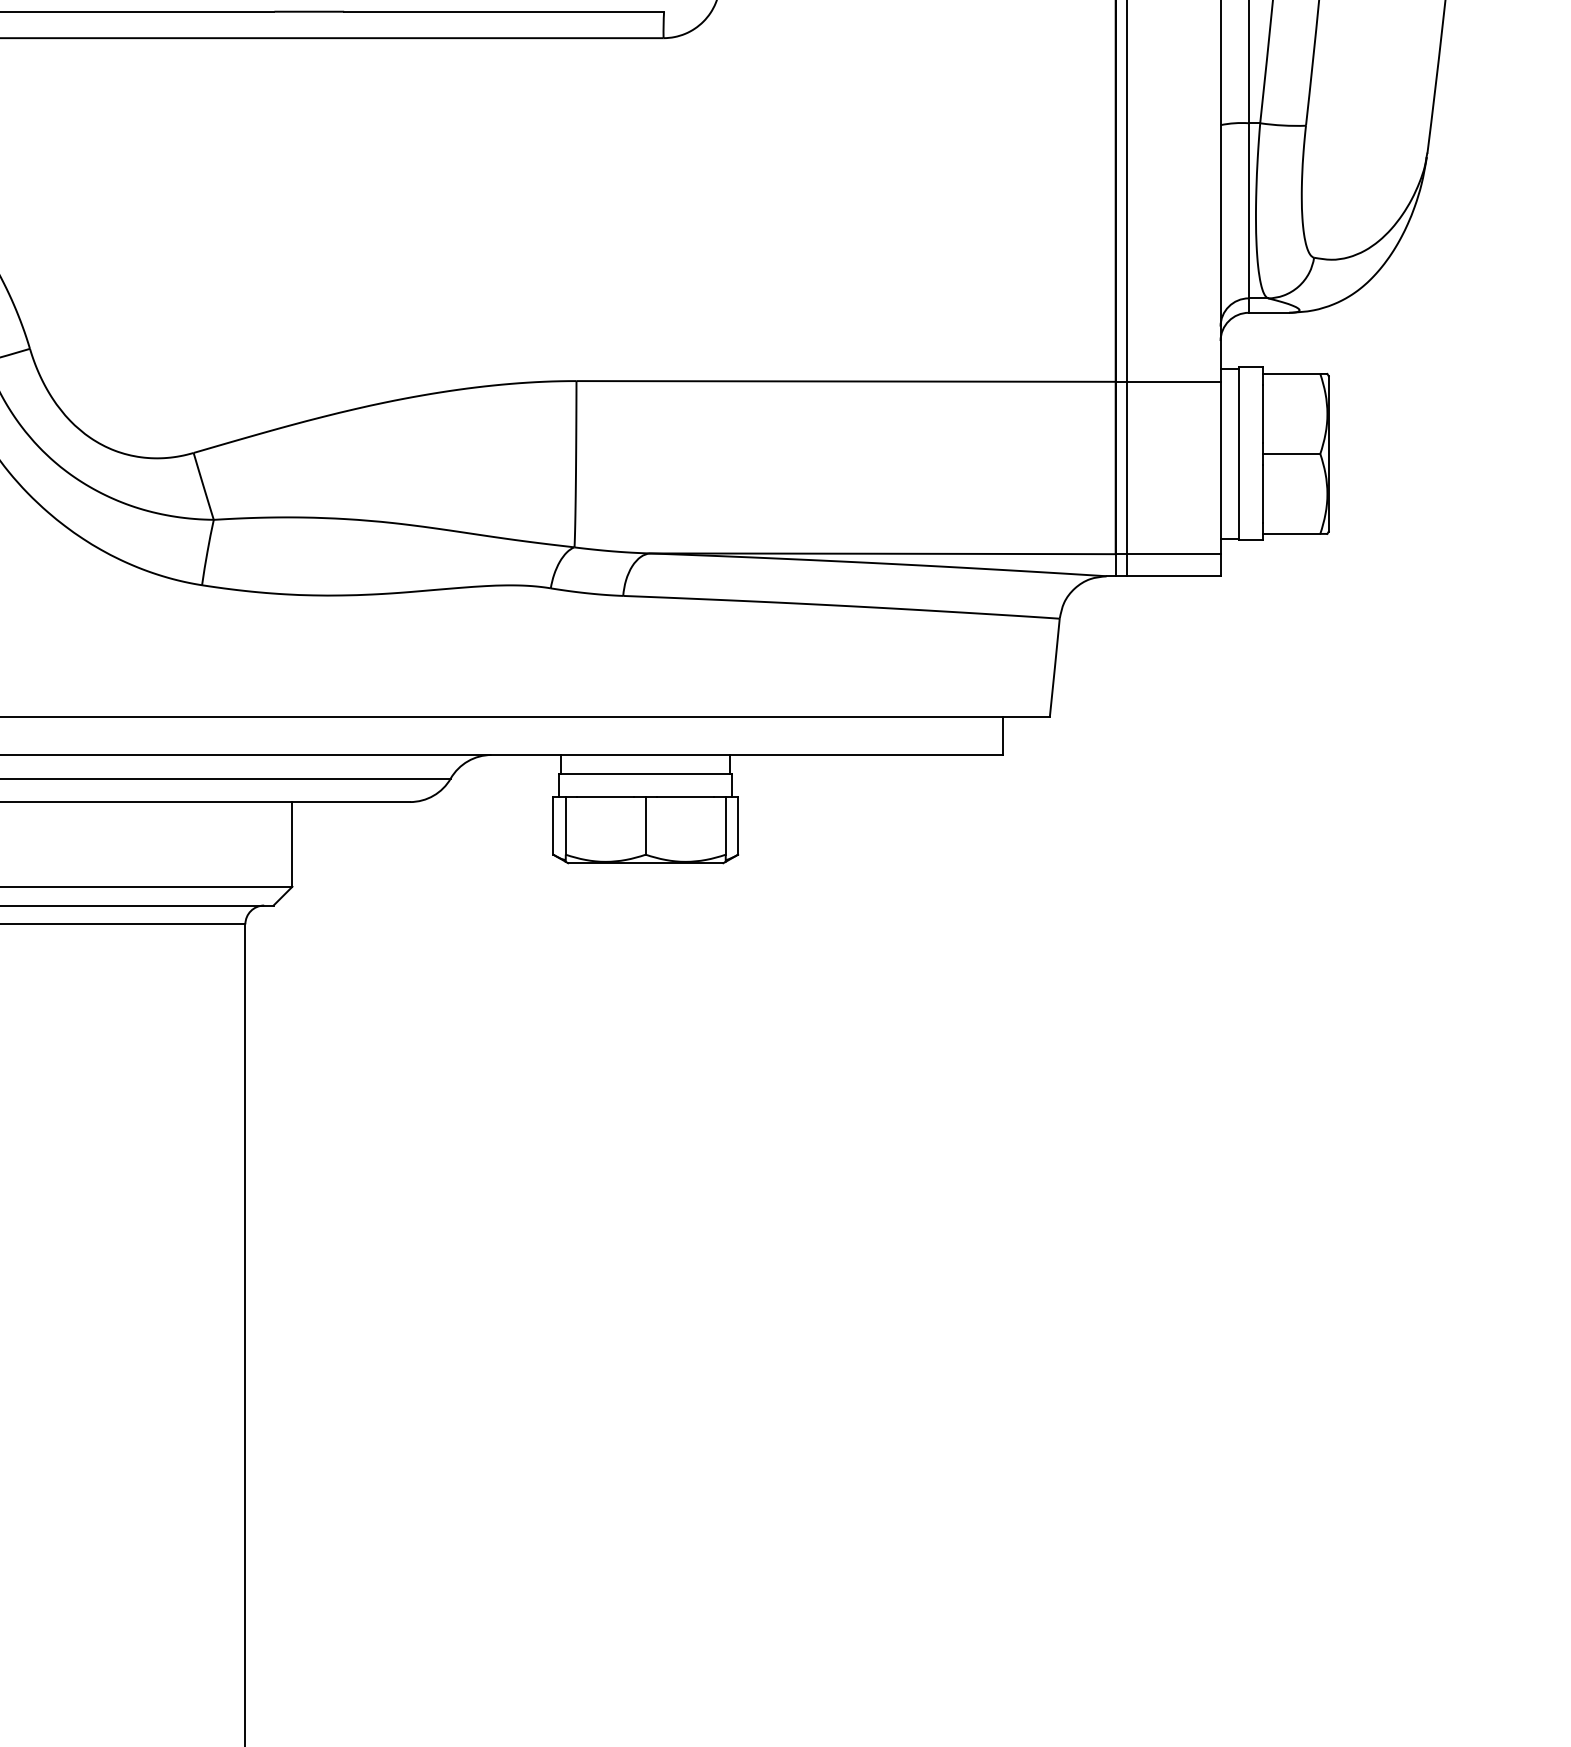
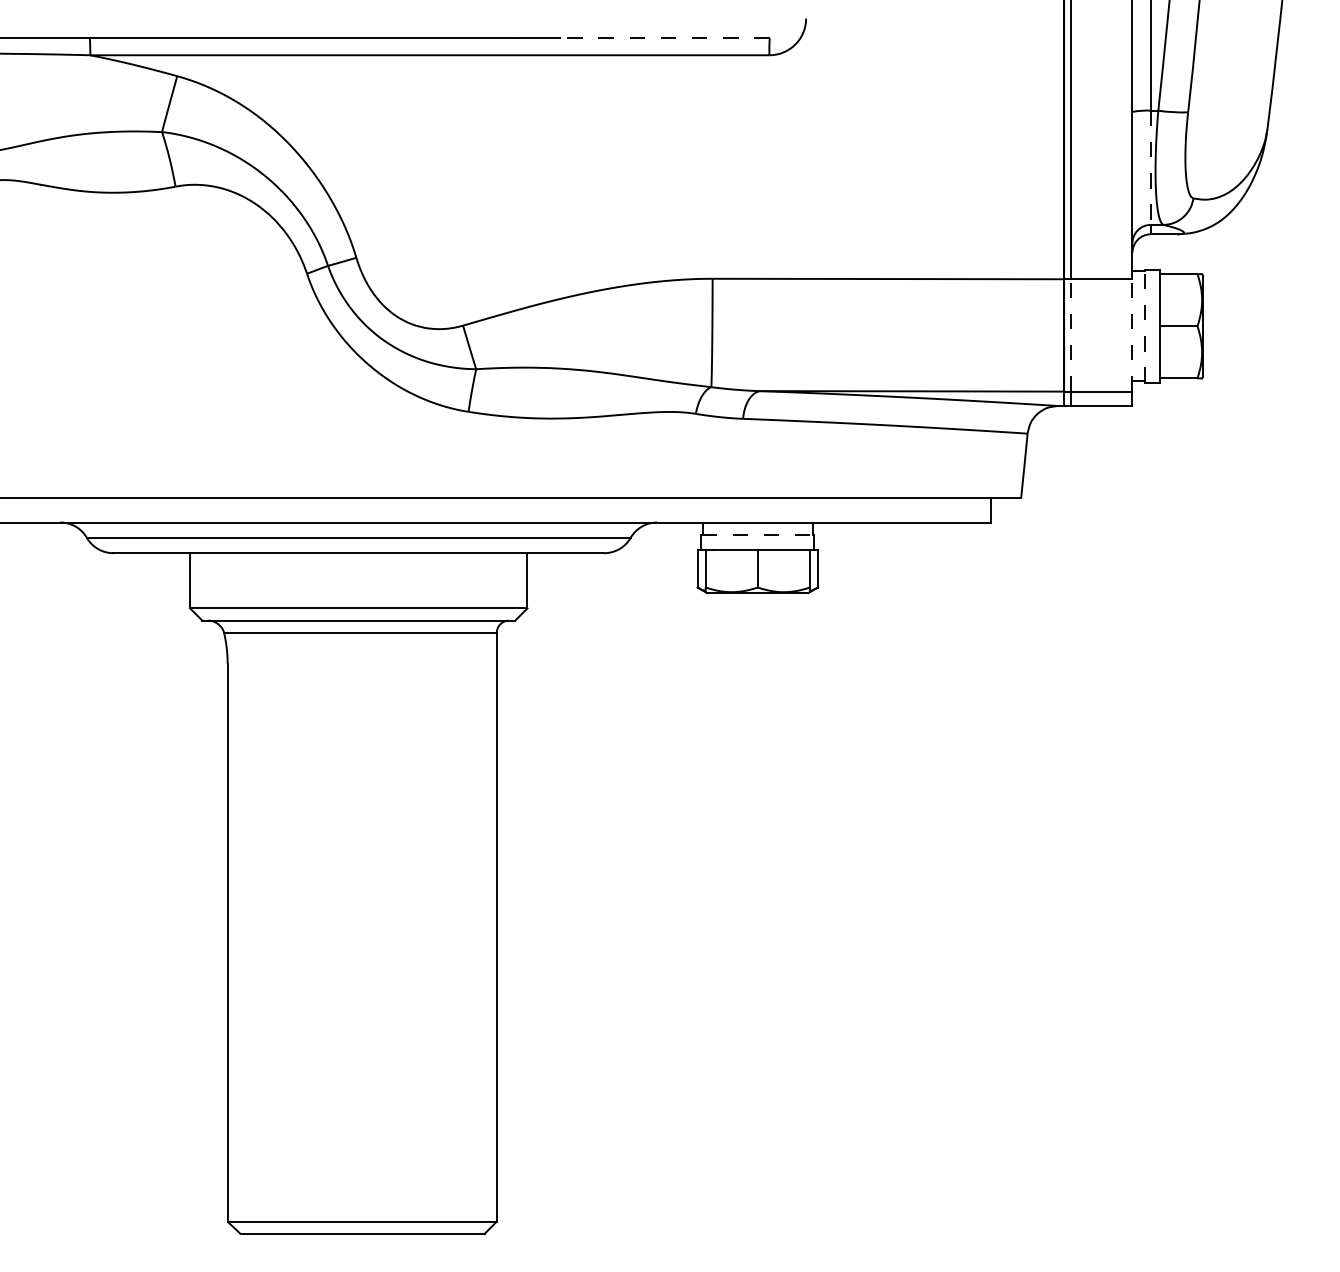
line: (502, 12) -> (664, 38), solid -> dashed
line: (1248, 211) -> (1150, 168), solid -> dashed
line: (1239, 452) -> (1144, 325), solid -> dashed
line: (1127, 466) -> (1071, 334), solid -> dashed
line: (1220, 466) -> (1132, 334), solid -> dashed
line: (646, 773) -> (758, 534), solid -> dashed

